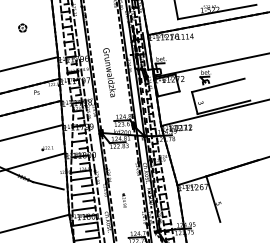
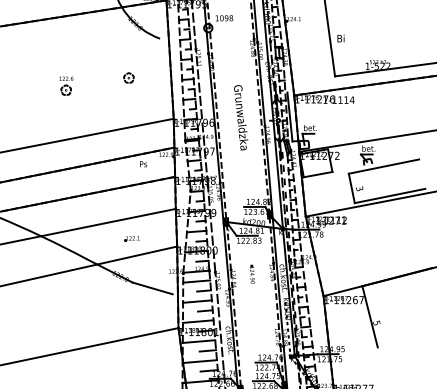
text: (109, 72) -> (241, 117), moved
part: (47, 148) -> (131, 238), moved
part: (123, 200) -> (251, 273), moved

